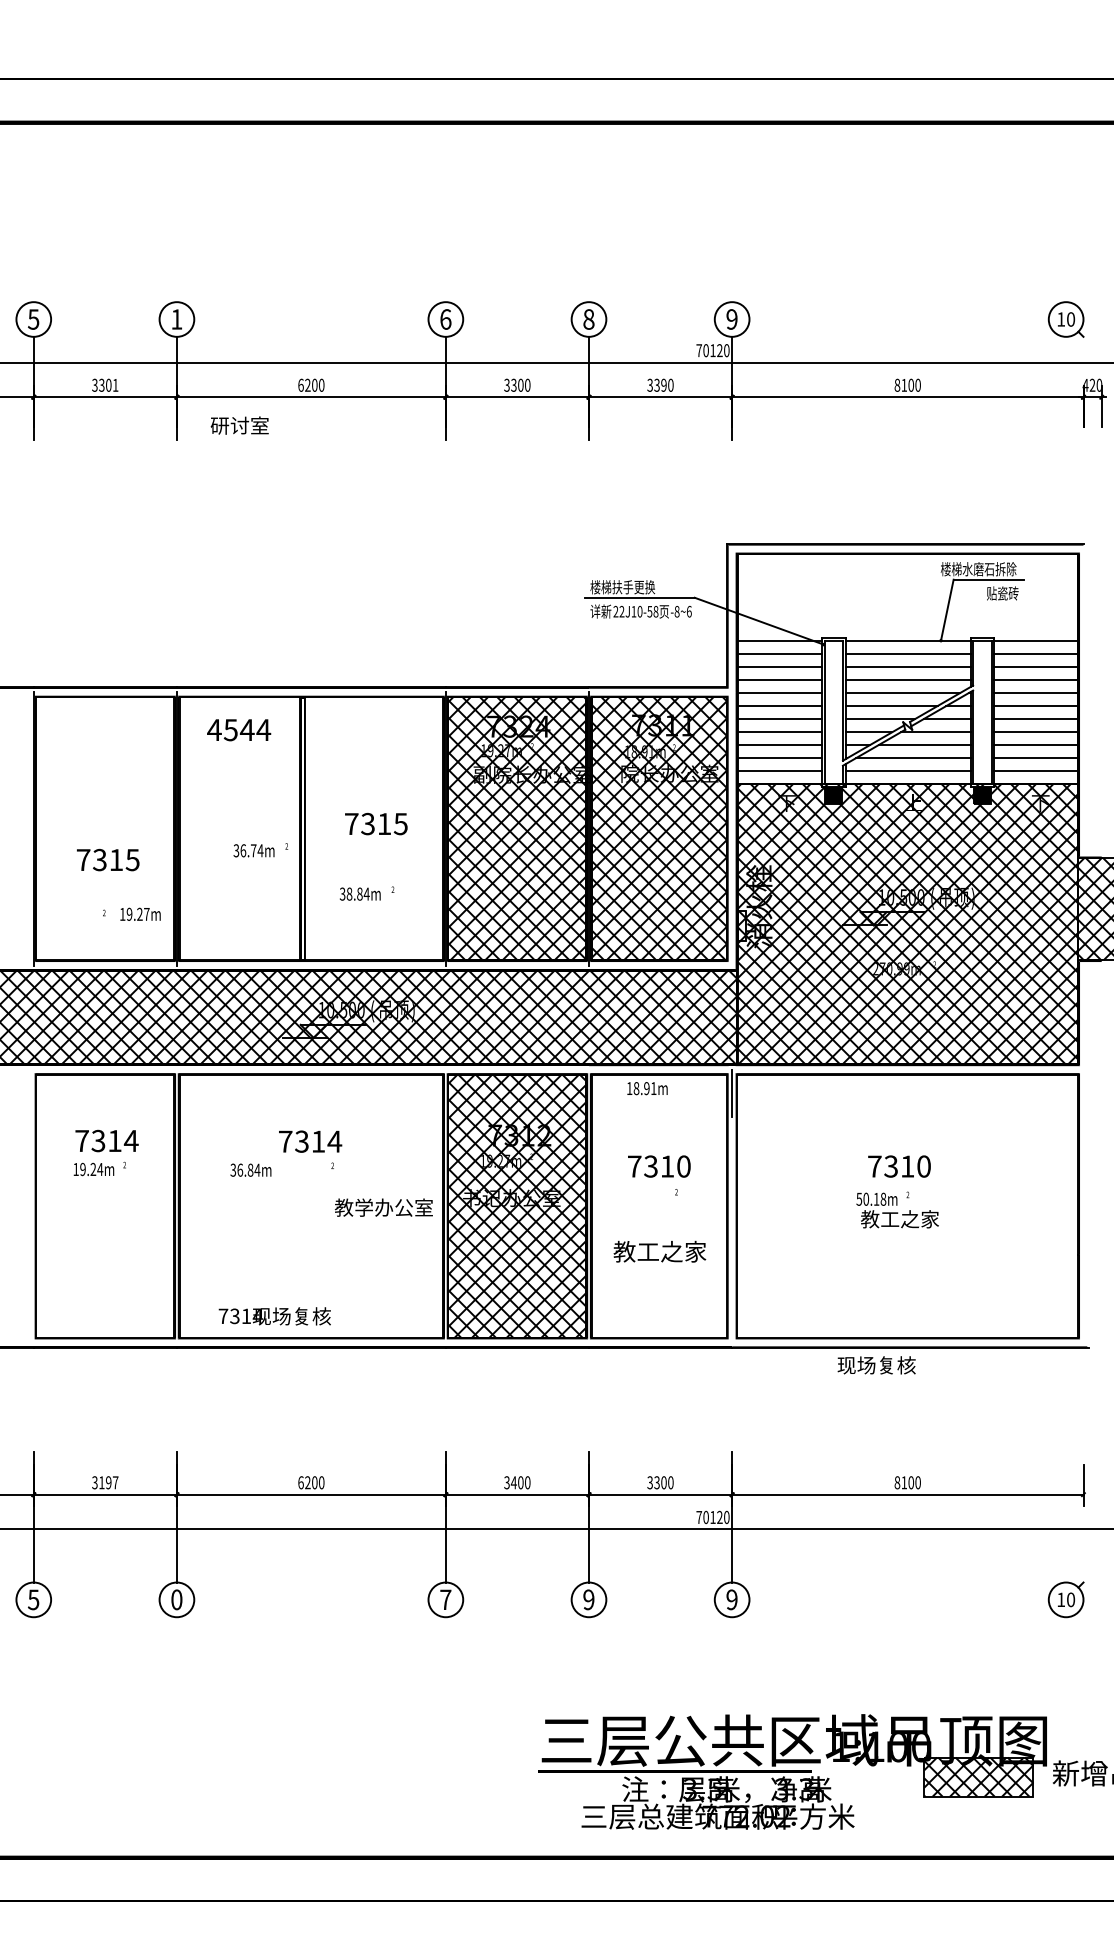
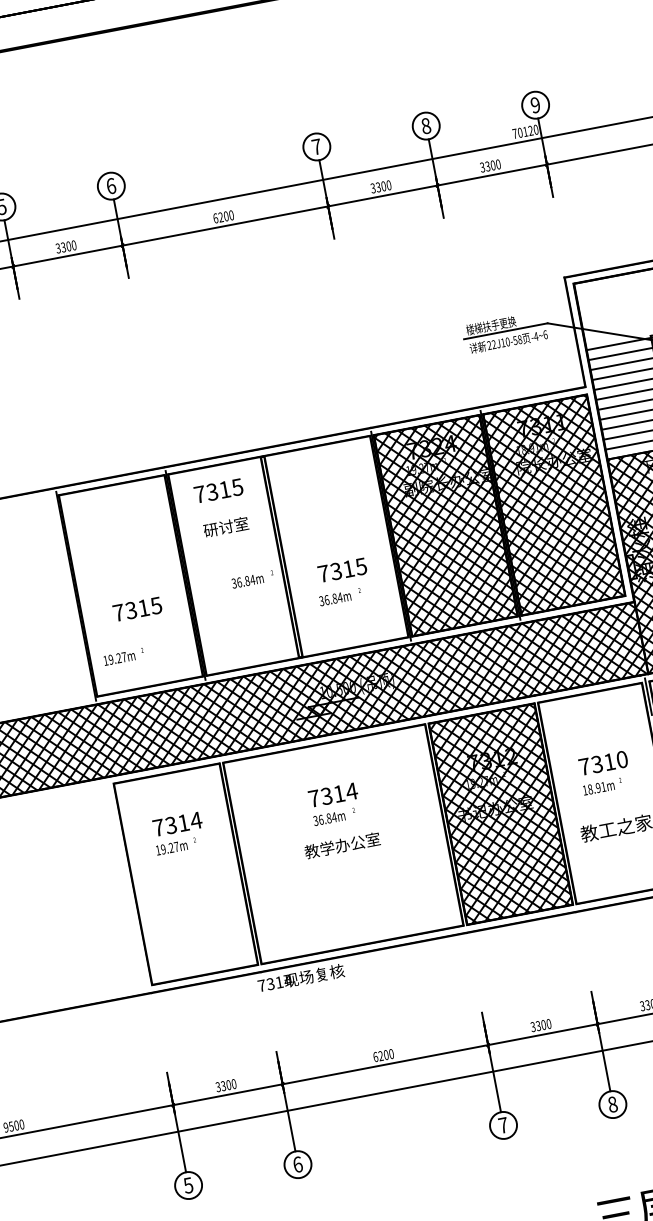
text: (176, 319) -> (111, 186), 1 -> 6
text: (445, 319) -> (316, 147), 6 -> 7
text: (115, 384) -> (73, 244), 3301 -> 3300
text: (663, 385) -> (492, 165), 3390 -> 3300
text: (239, 425) -> (225, 527), moved
text: (676, 611) -> (535, 336), -8~6 -> -4~6
text: (239, 730) -> (219, 491), 4544 -> 7315
text: (376, 823) -> (342, 569), moved
text: (253, 850) -> (247, 580), 36.74m -> 36.84m
text: (349, 893) -> (326, 599), 38.84m -> 36.84m
text: (140, 913) -> (119, 657), moved
text: (647, 1088) -> (598, 787), moved
text: (100, 1169) -> (176, 846), 19.24m -> 19.27m
text: (250, 1169) -> (328, 817), moved
text: (383, 1207) -> (342, 845), moved
text: (274, 1316) -> (300, 978), moved
text: (108, 1482) -> (228, 1084), 3197 -> 3300
text: (513, 1482) -> (538, 1025), 3400 -> 3300
text: (176, 1599) -> (297, 1164), 0 -> 6
text: (588, 1599) -> (612, 1104), 9 -> 8

